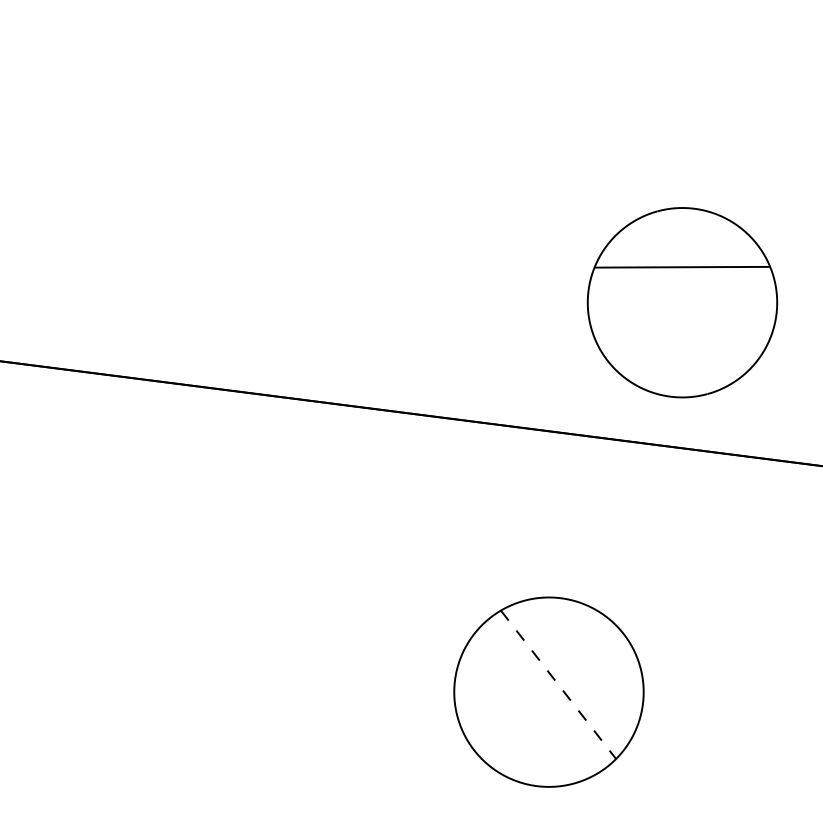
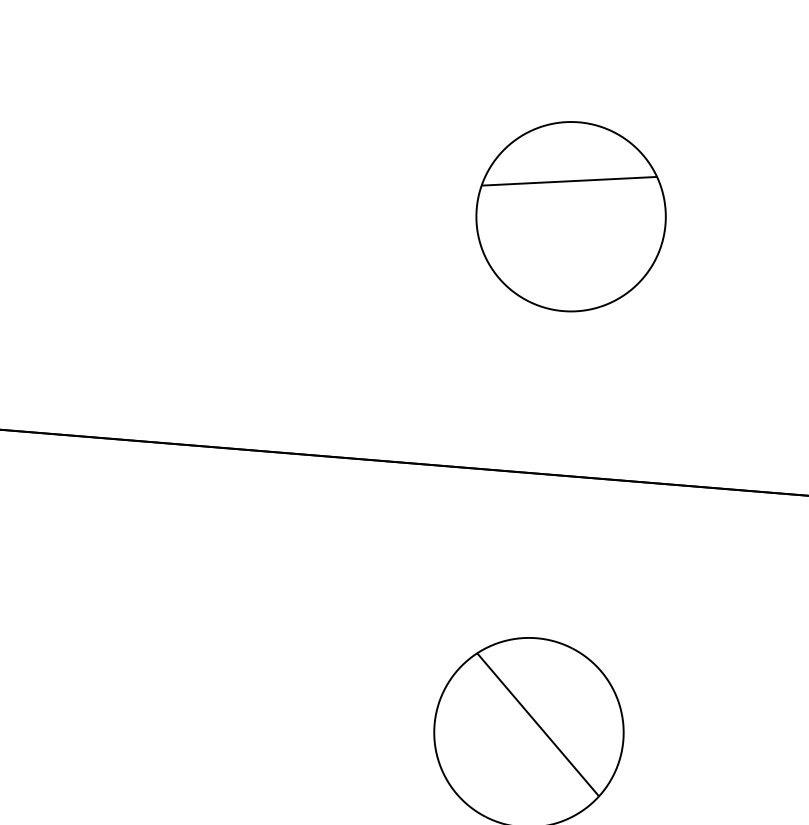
part: (682, 302) -> (571, 216), moved
line: (558, 684) -> (538, 724), dashed -> solid

